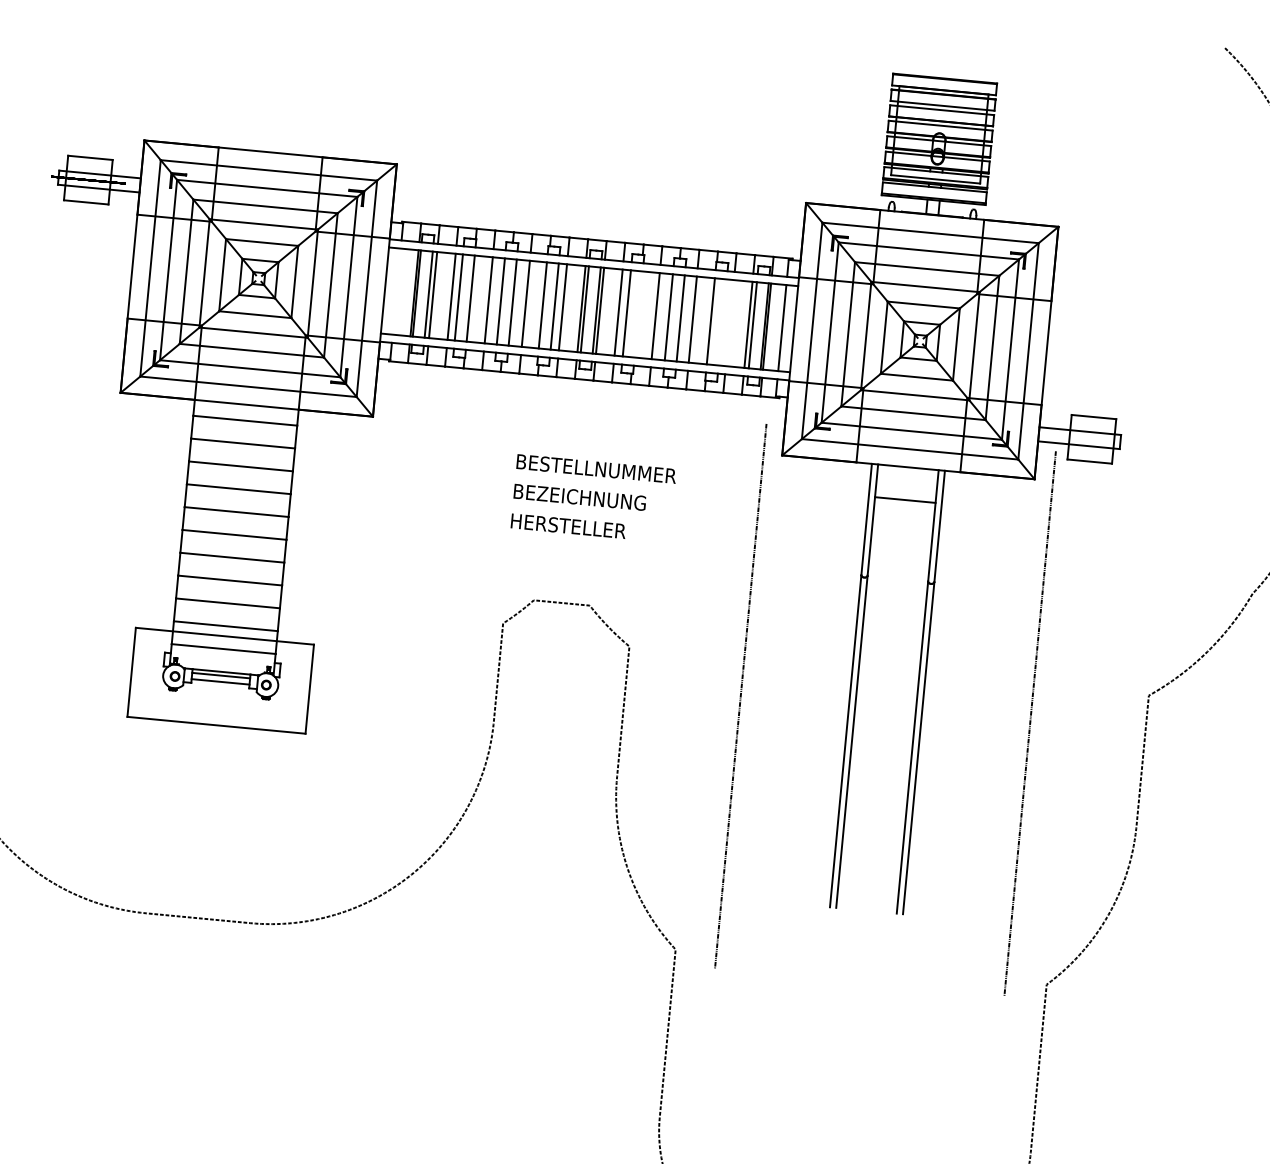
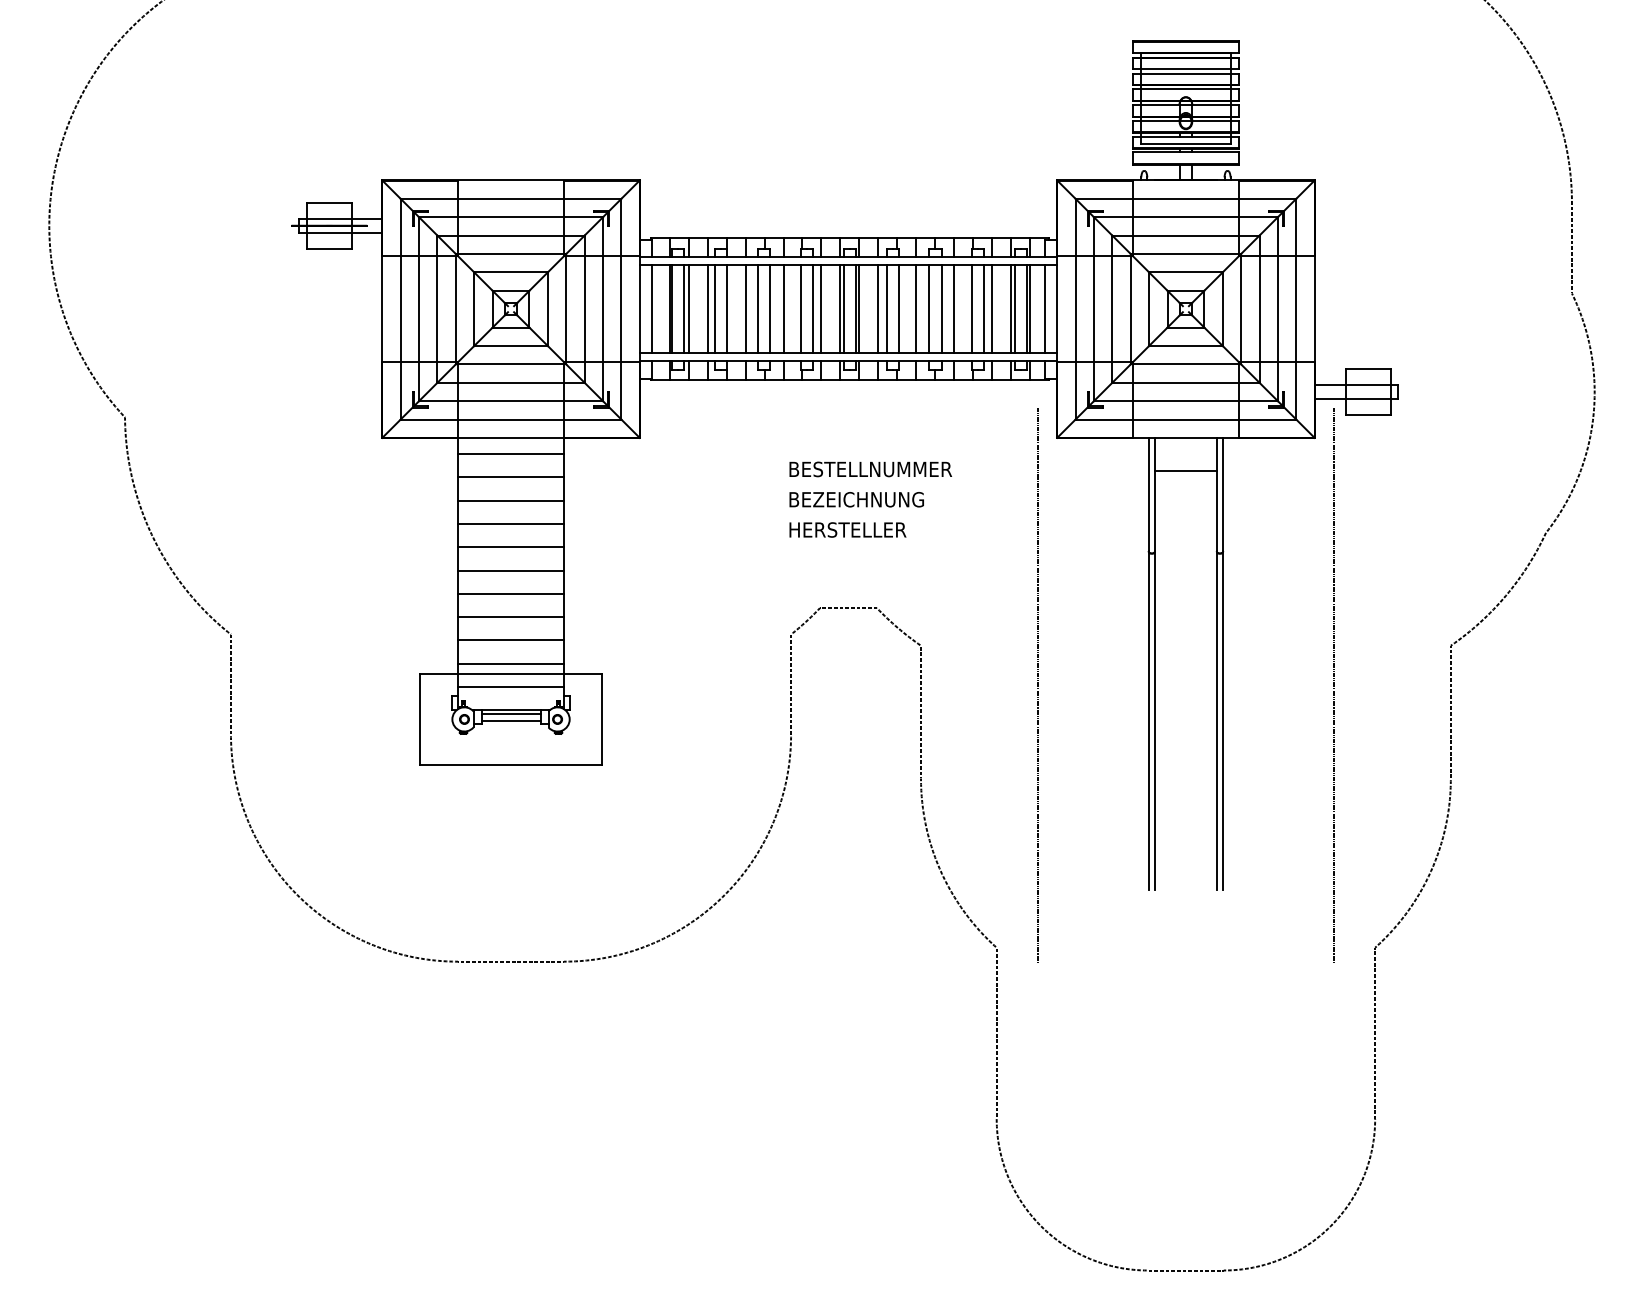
line: (396, 291) -> (651, 309), added
line: (638, 314) -> (898, 309), added
line: (722, 322) -> (984, 309), added
line: (729, 323) -> (991, 309), added

